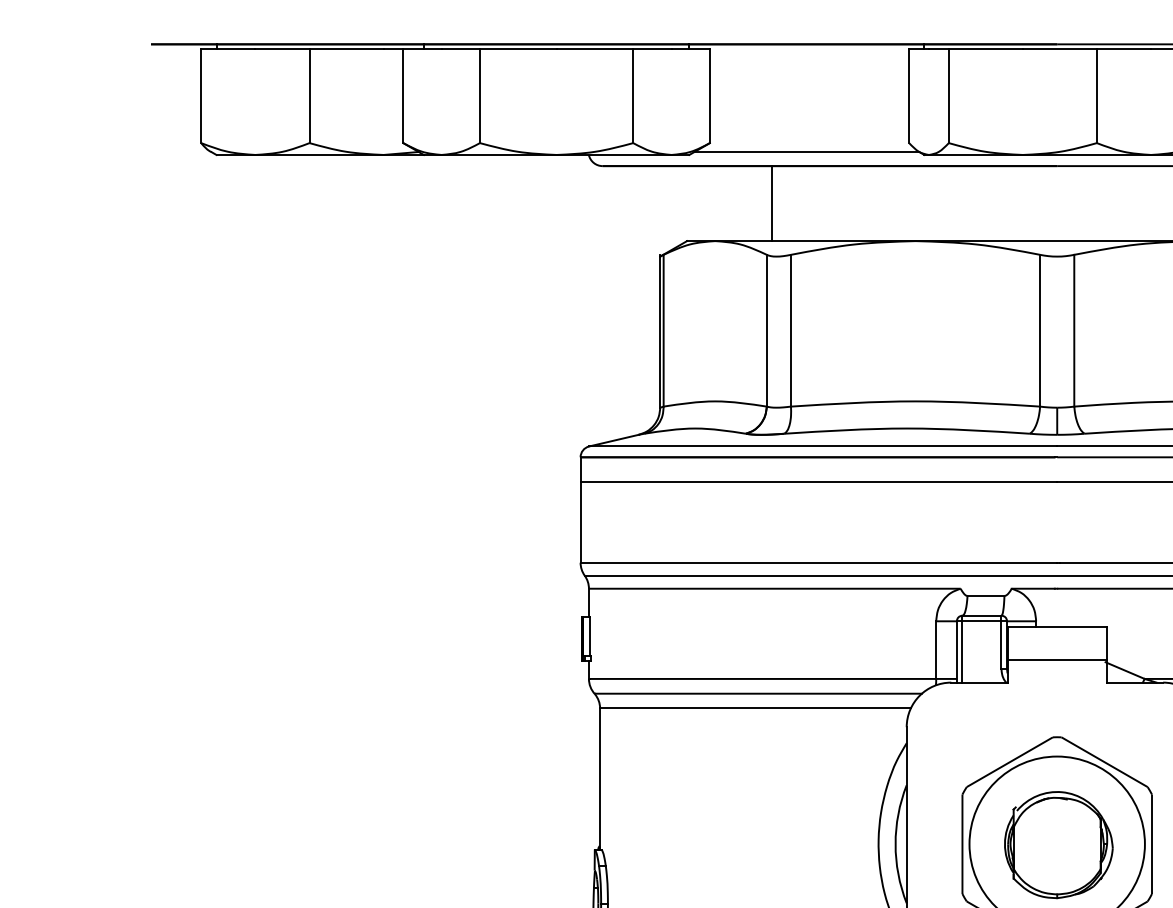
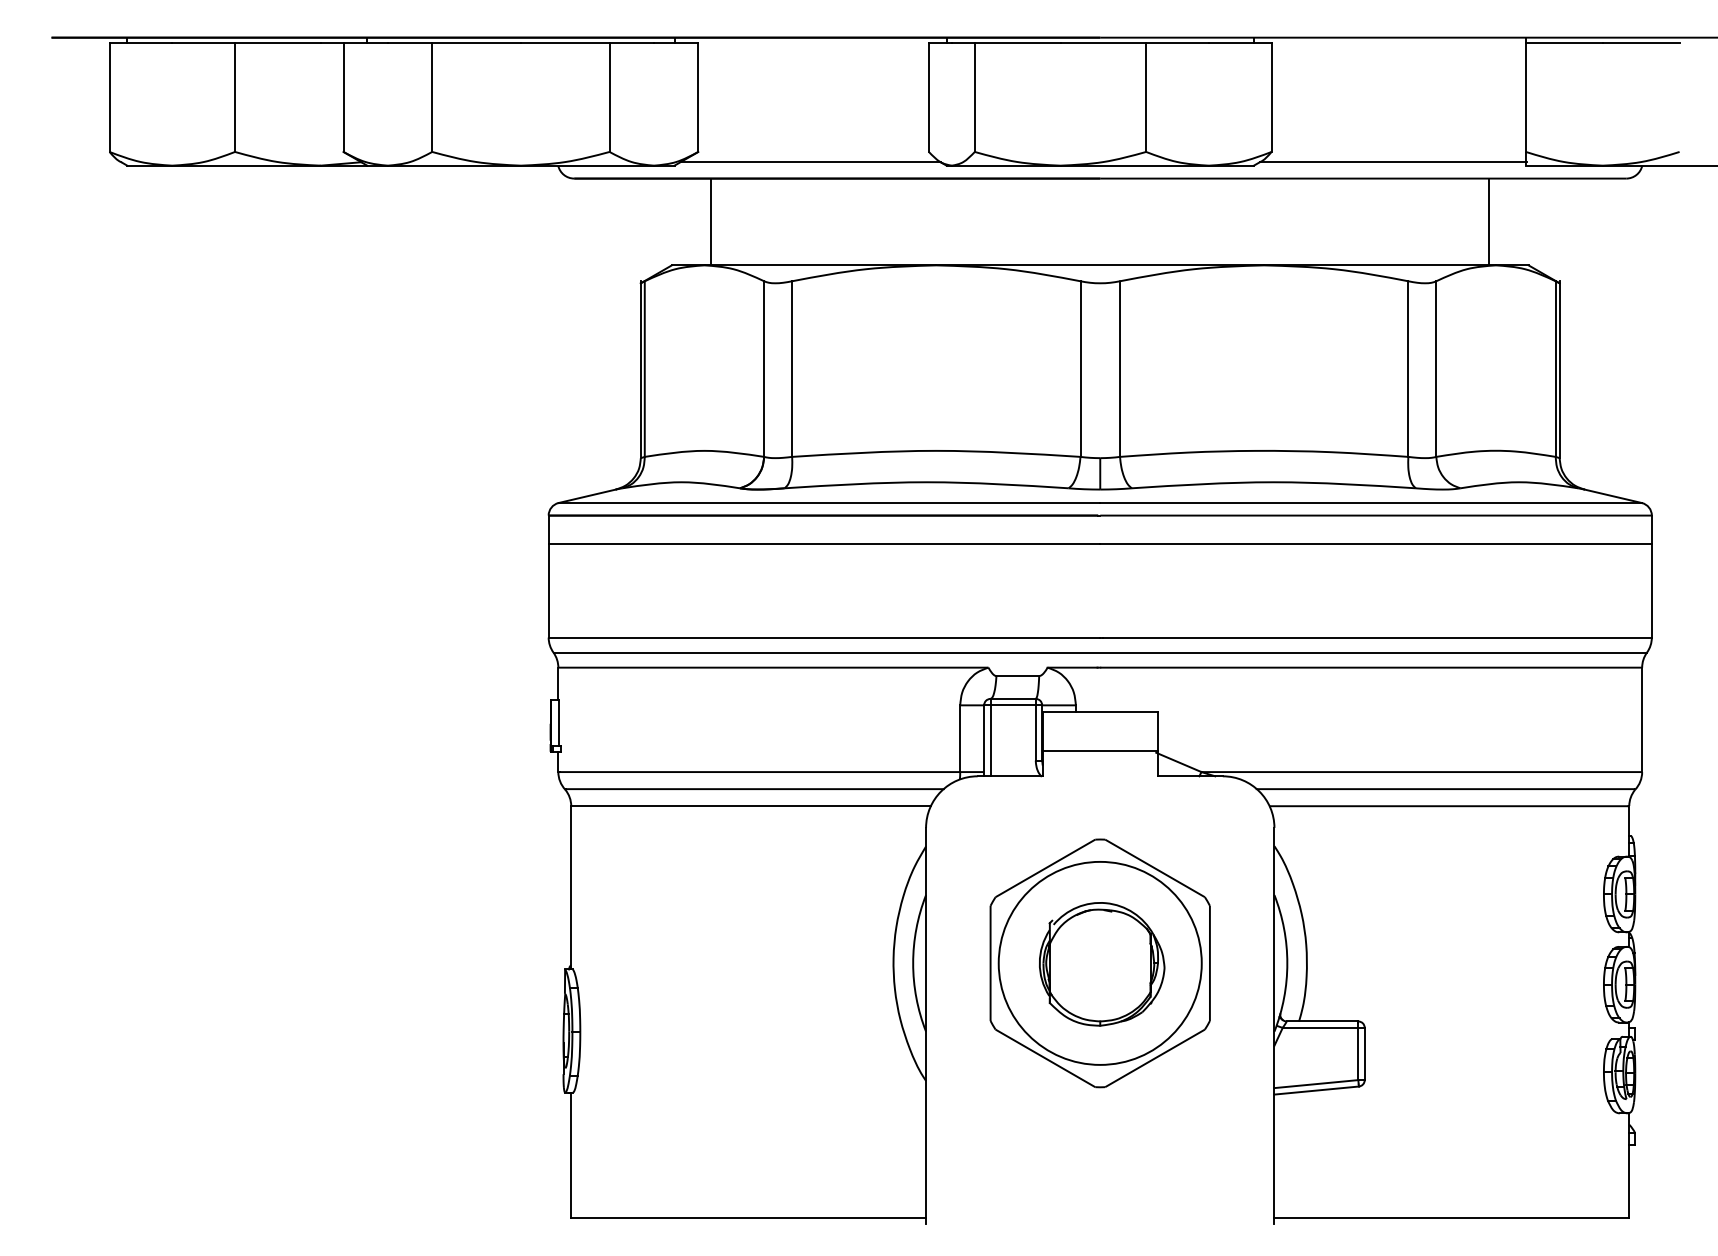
line: (772, 203) -> (711, 221), moved

